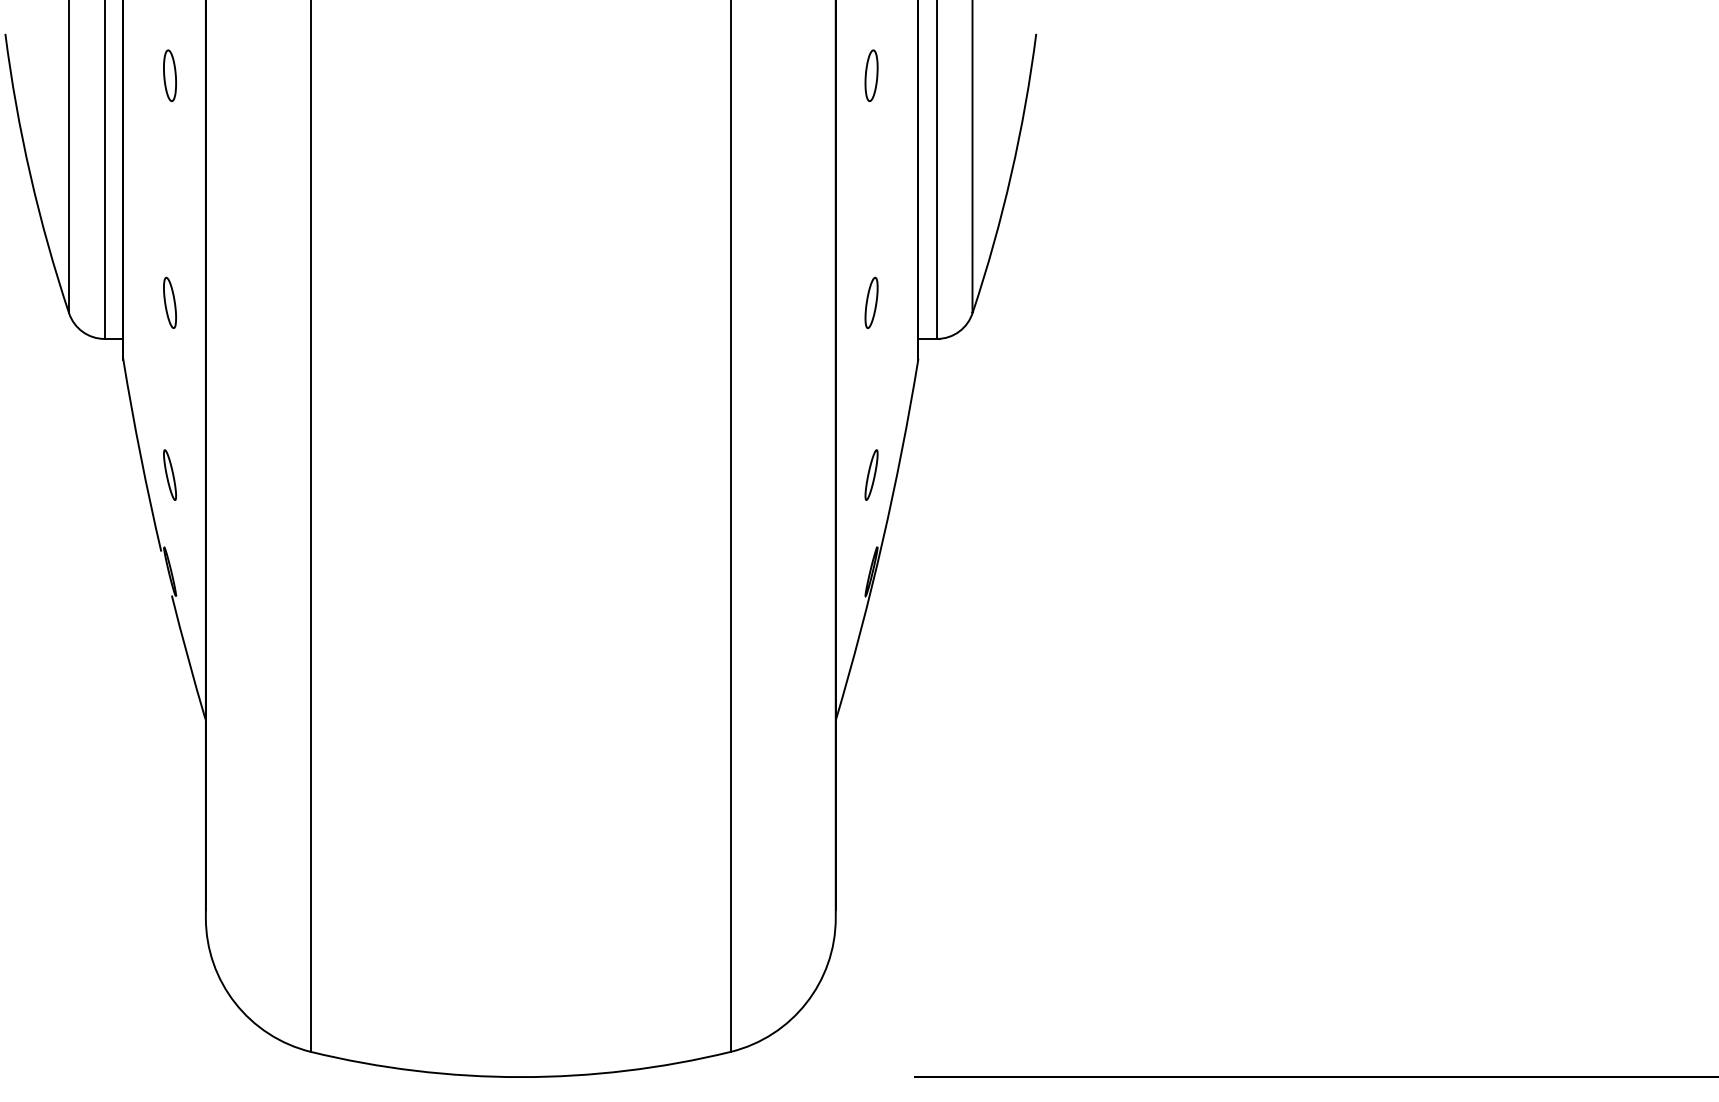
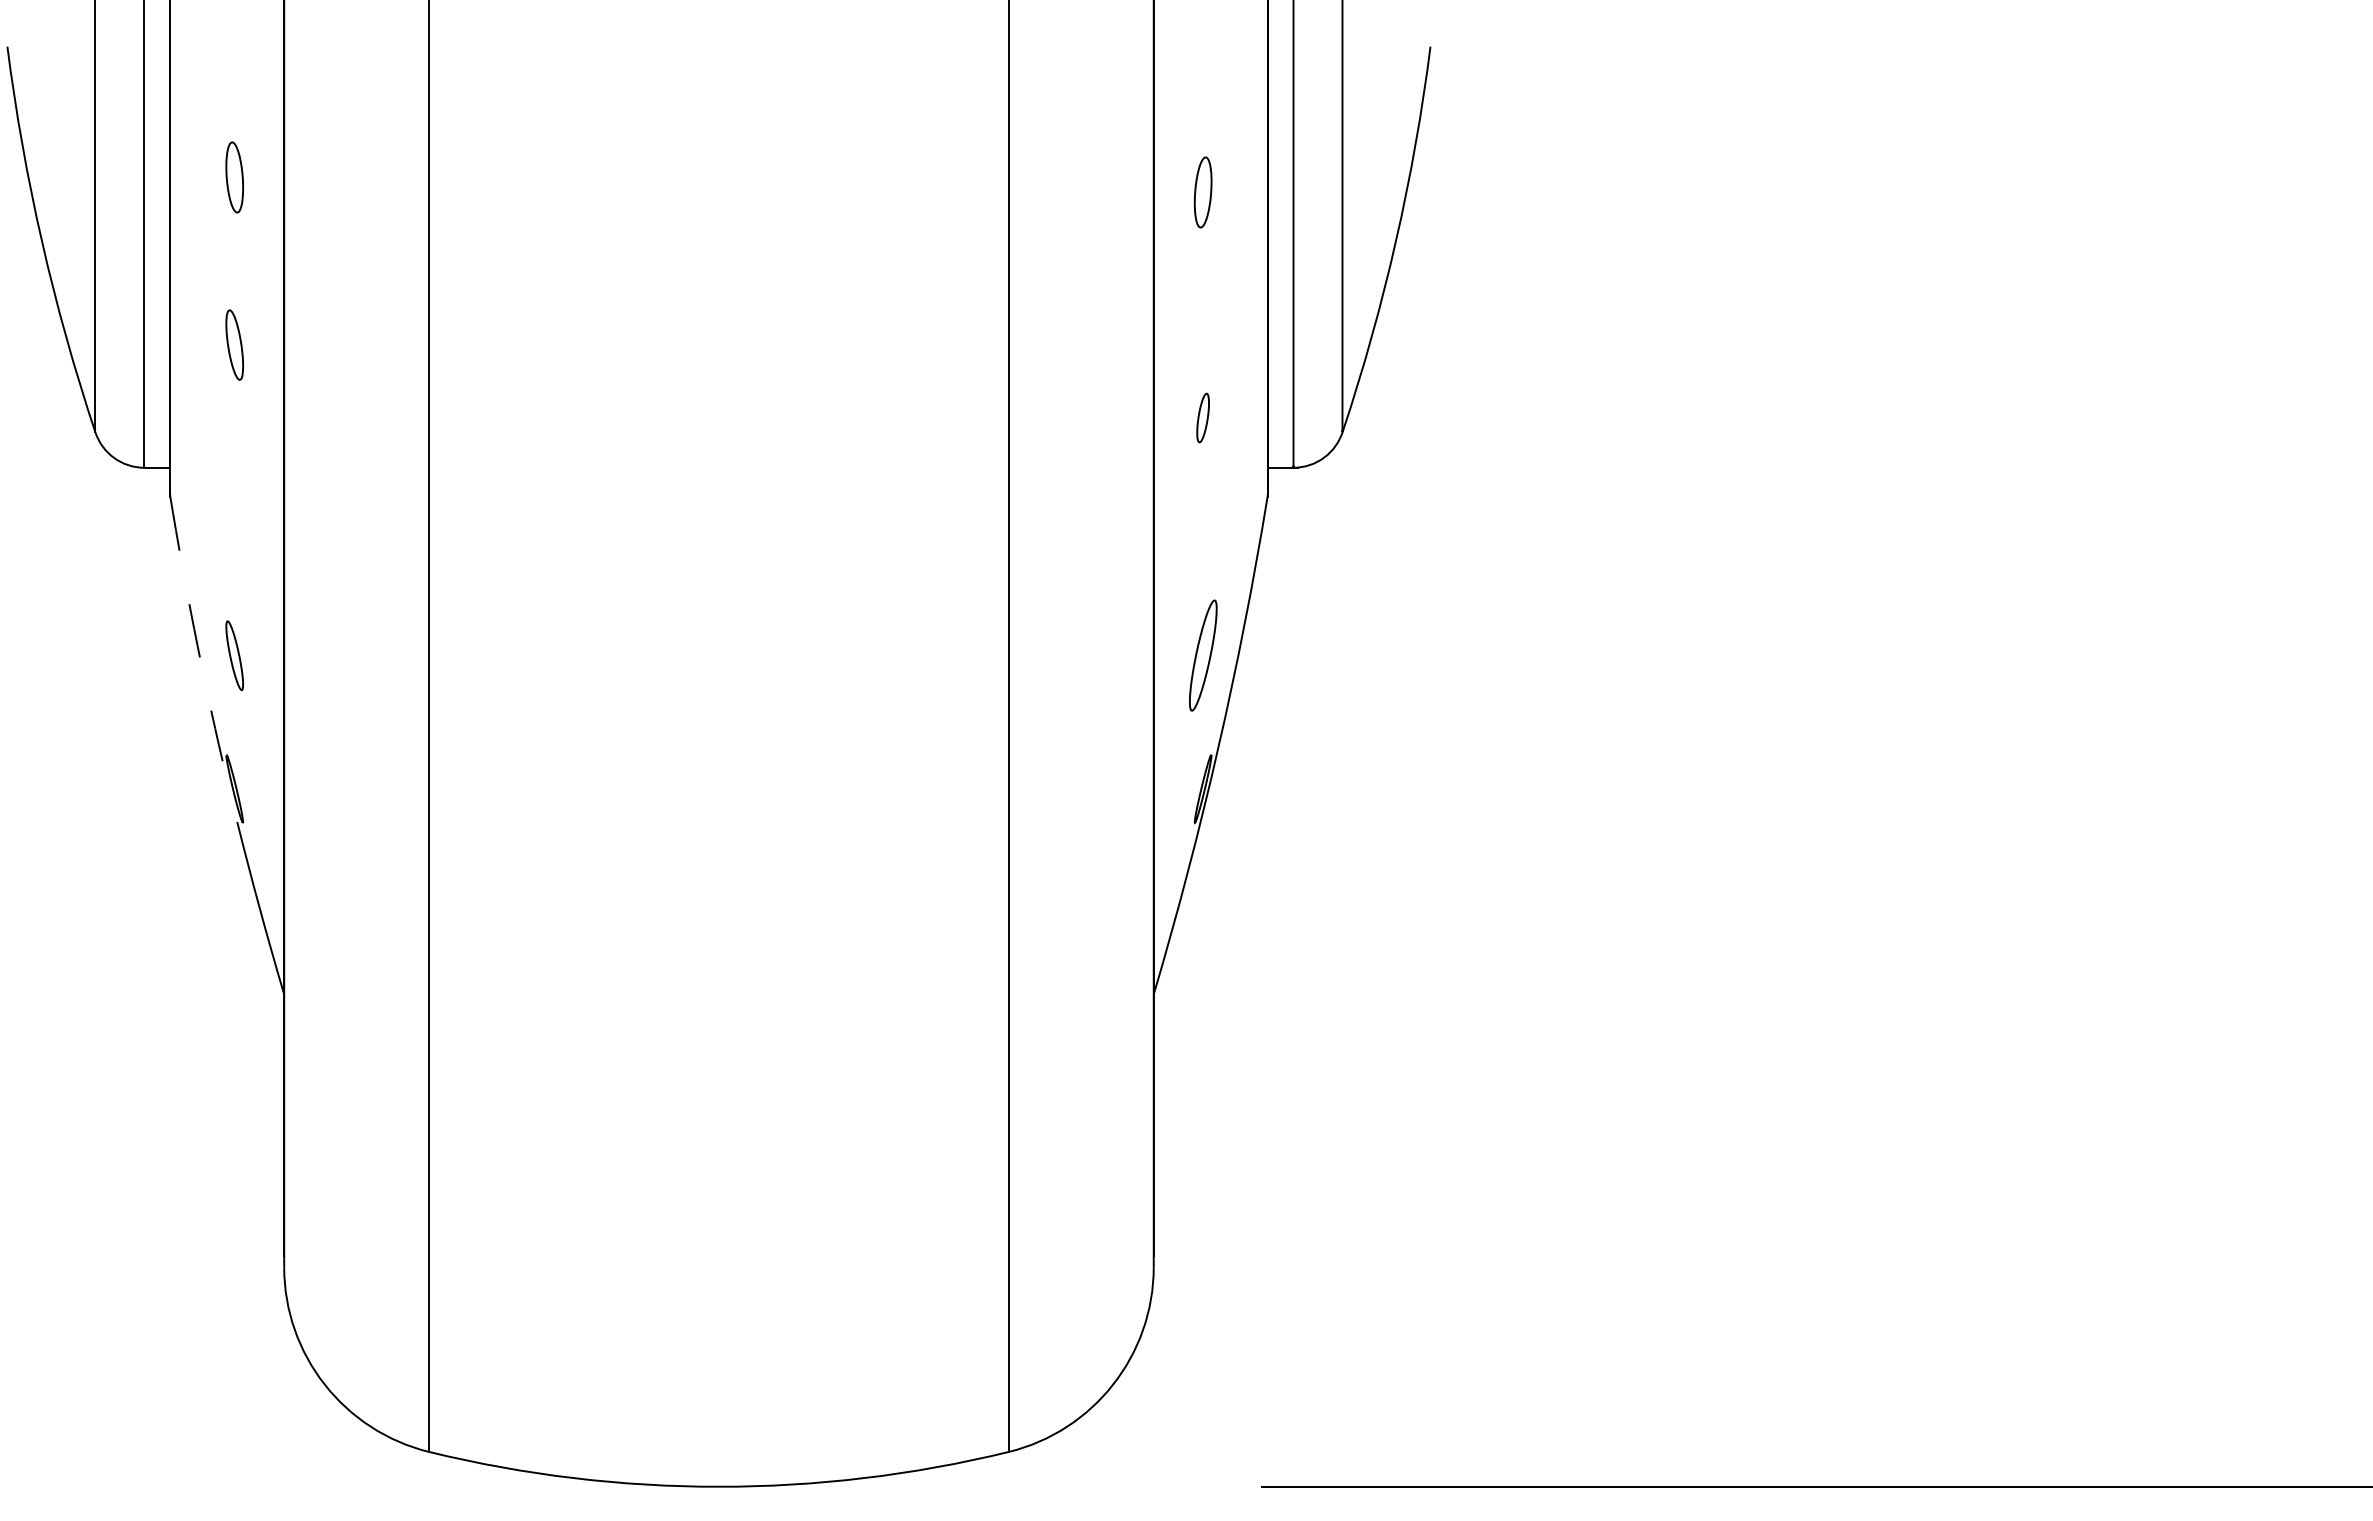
part: (169, 75) -> (234, 177), moved
part: (871, 75) -> (1202, 192), moved
part: (169, 302) -> (234, 344), moved
part: (871, 302) -> (1202, 417), size x0.7
arc: (140, 456) -> (194, 629), solid -> dashed
part: (871, 474) -> (1202, 655), size x1.6

